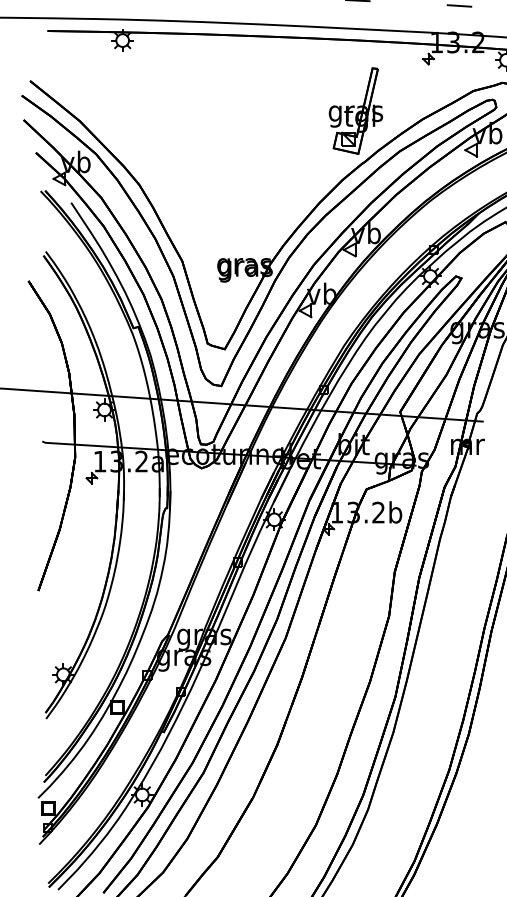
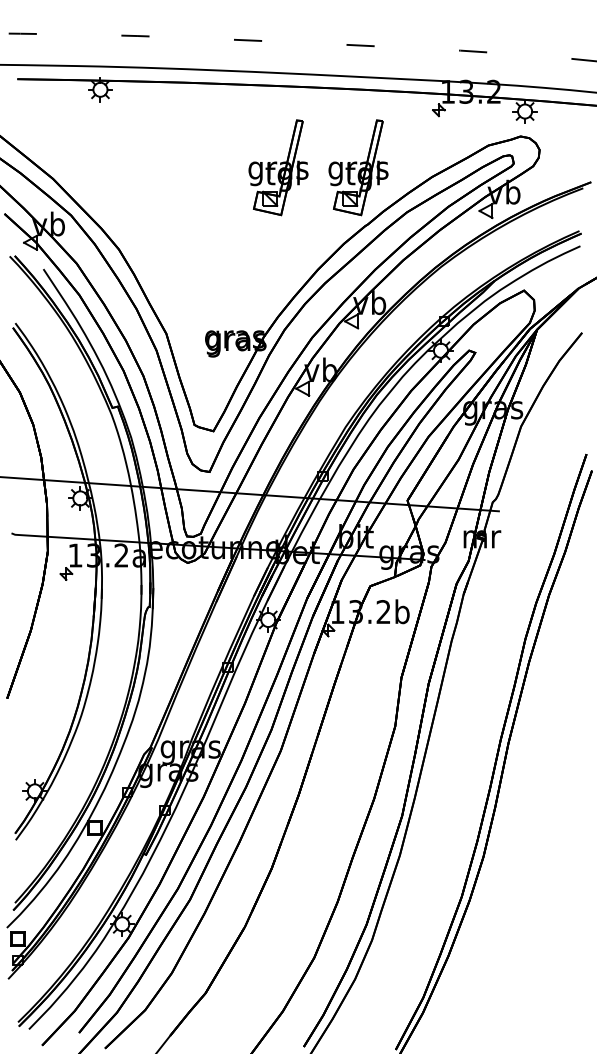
part: (283, 110) -> (278, 167), added

